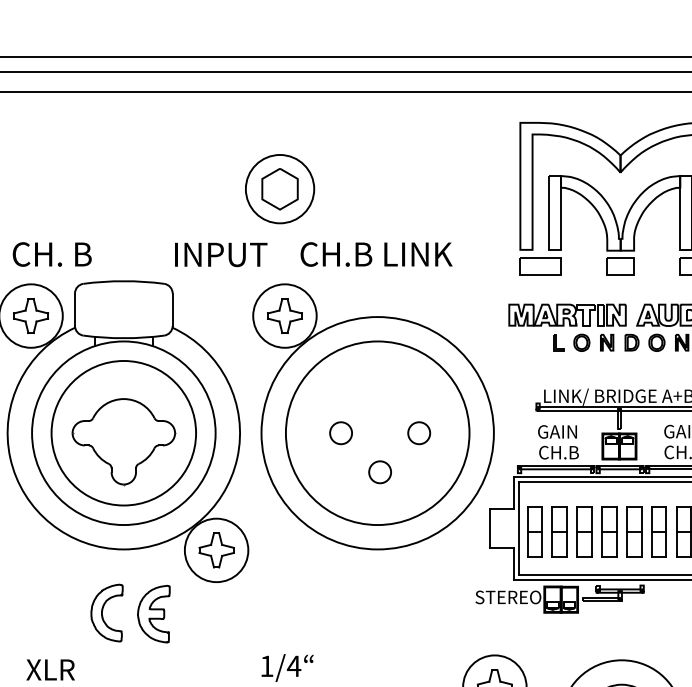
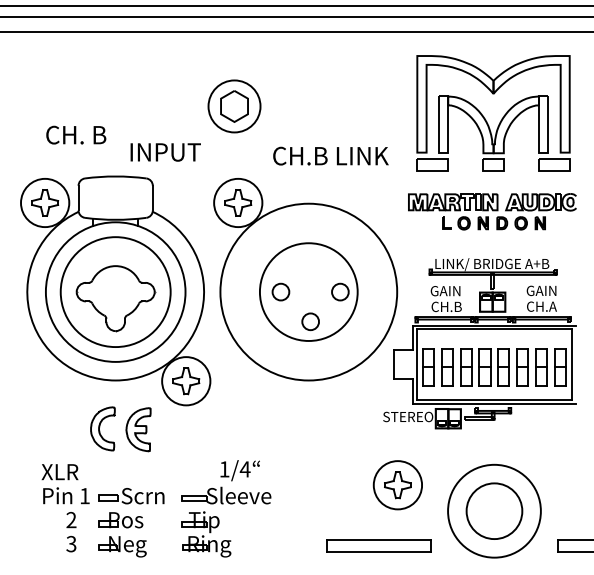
text: (52, 253) -> (76, 134), moved
text: (375, 253) -> (330, 155), moved
text: (220, 254) -> (165, 152), moved
circle: (377, 432) -> (308, 291), size x0.7

